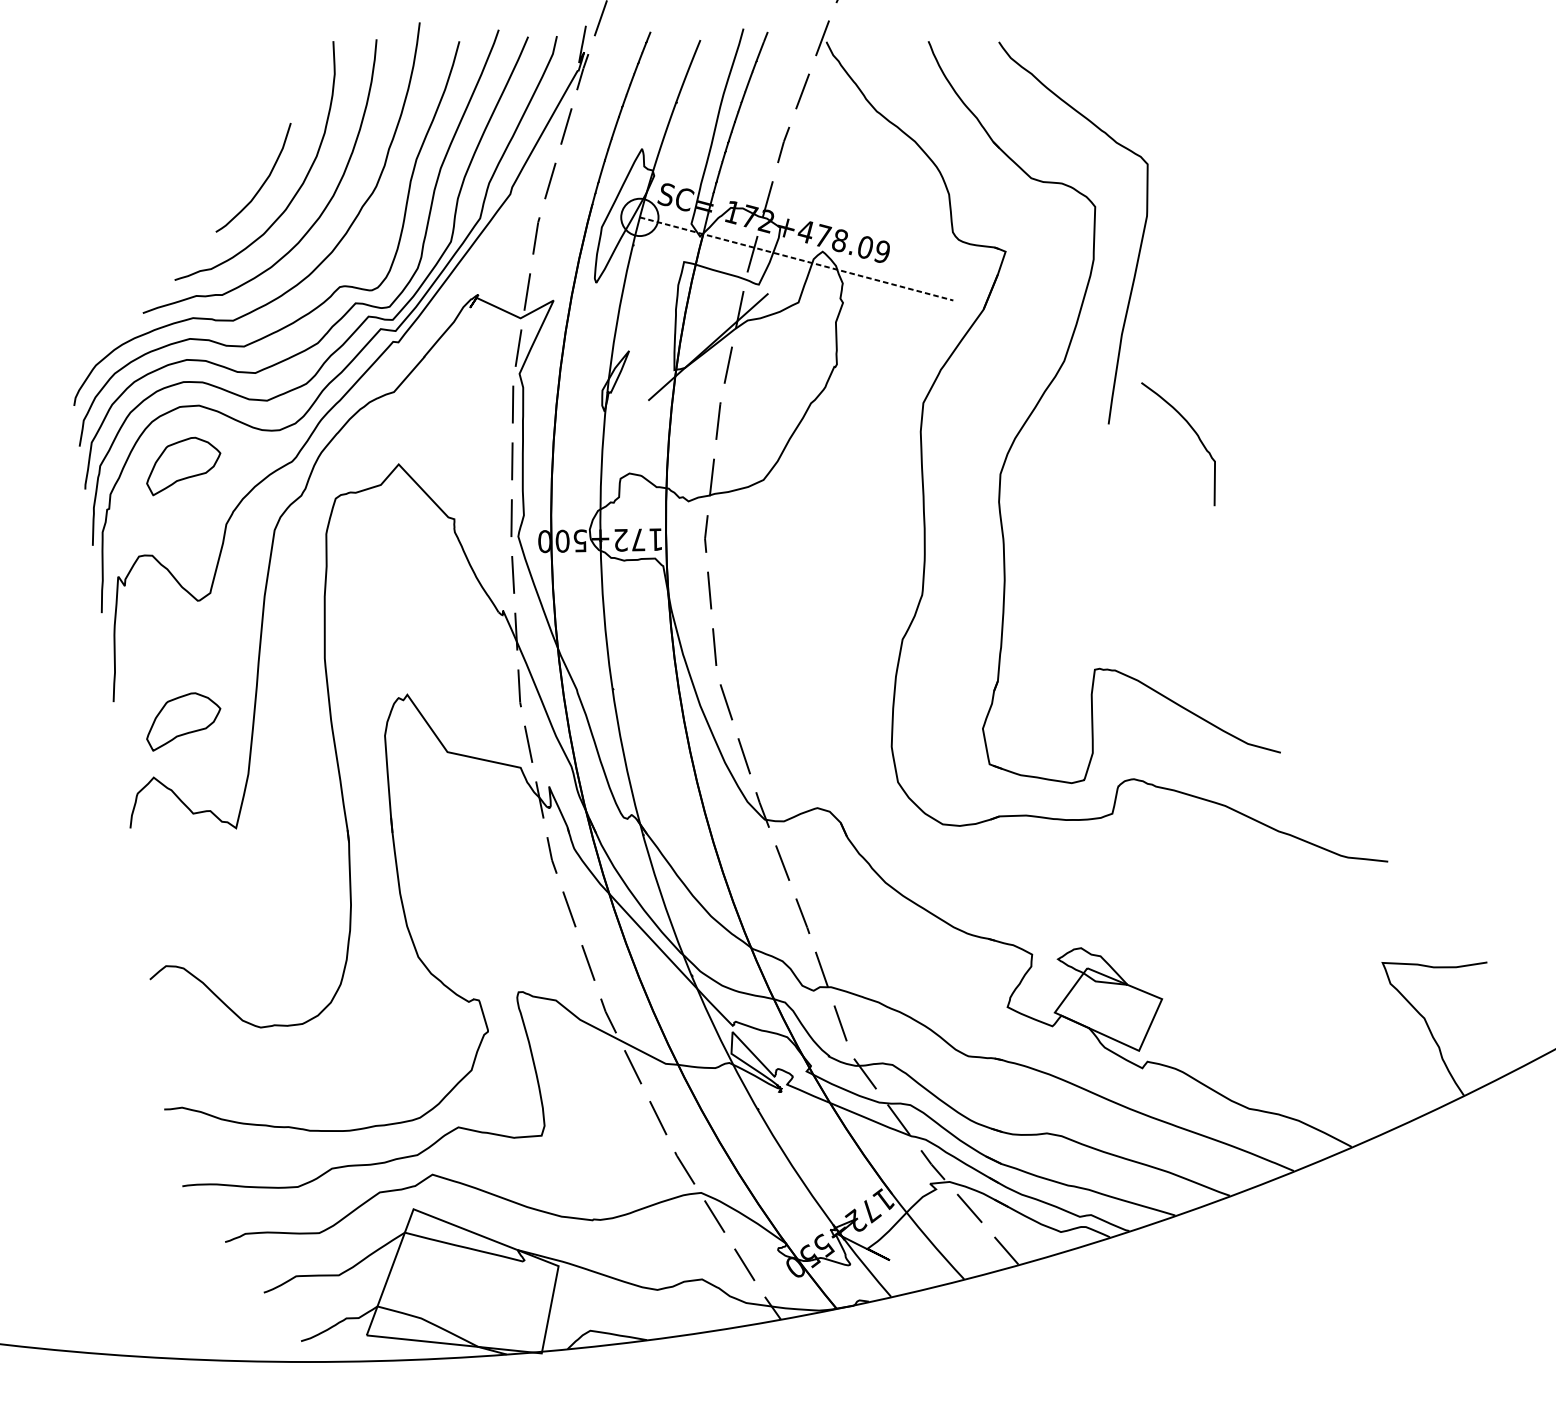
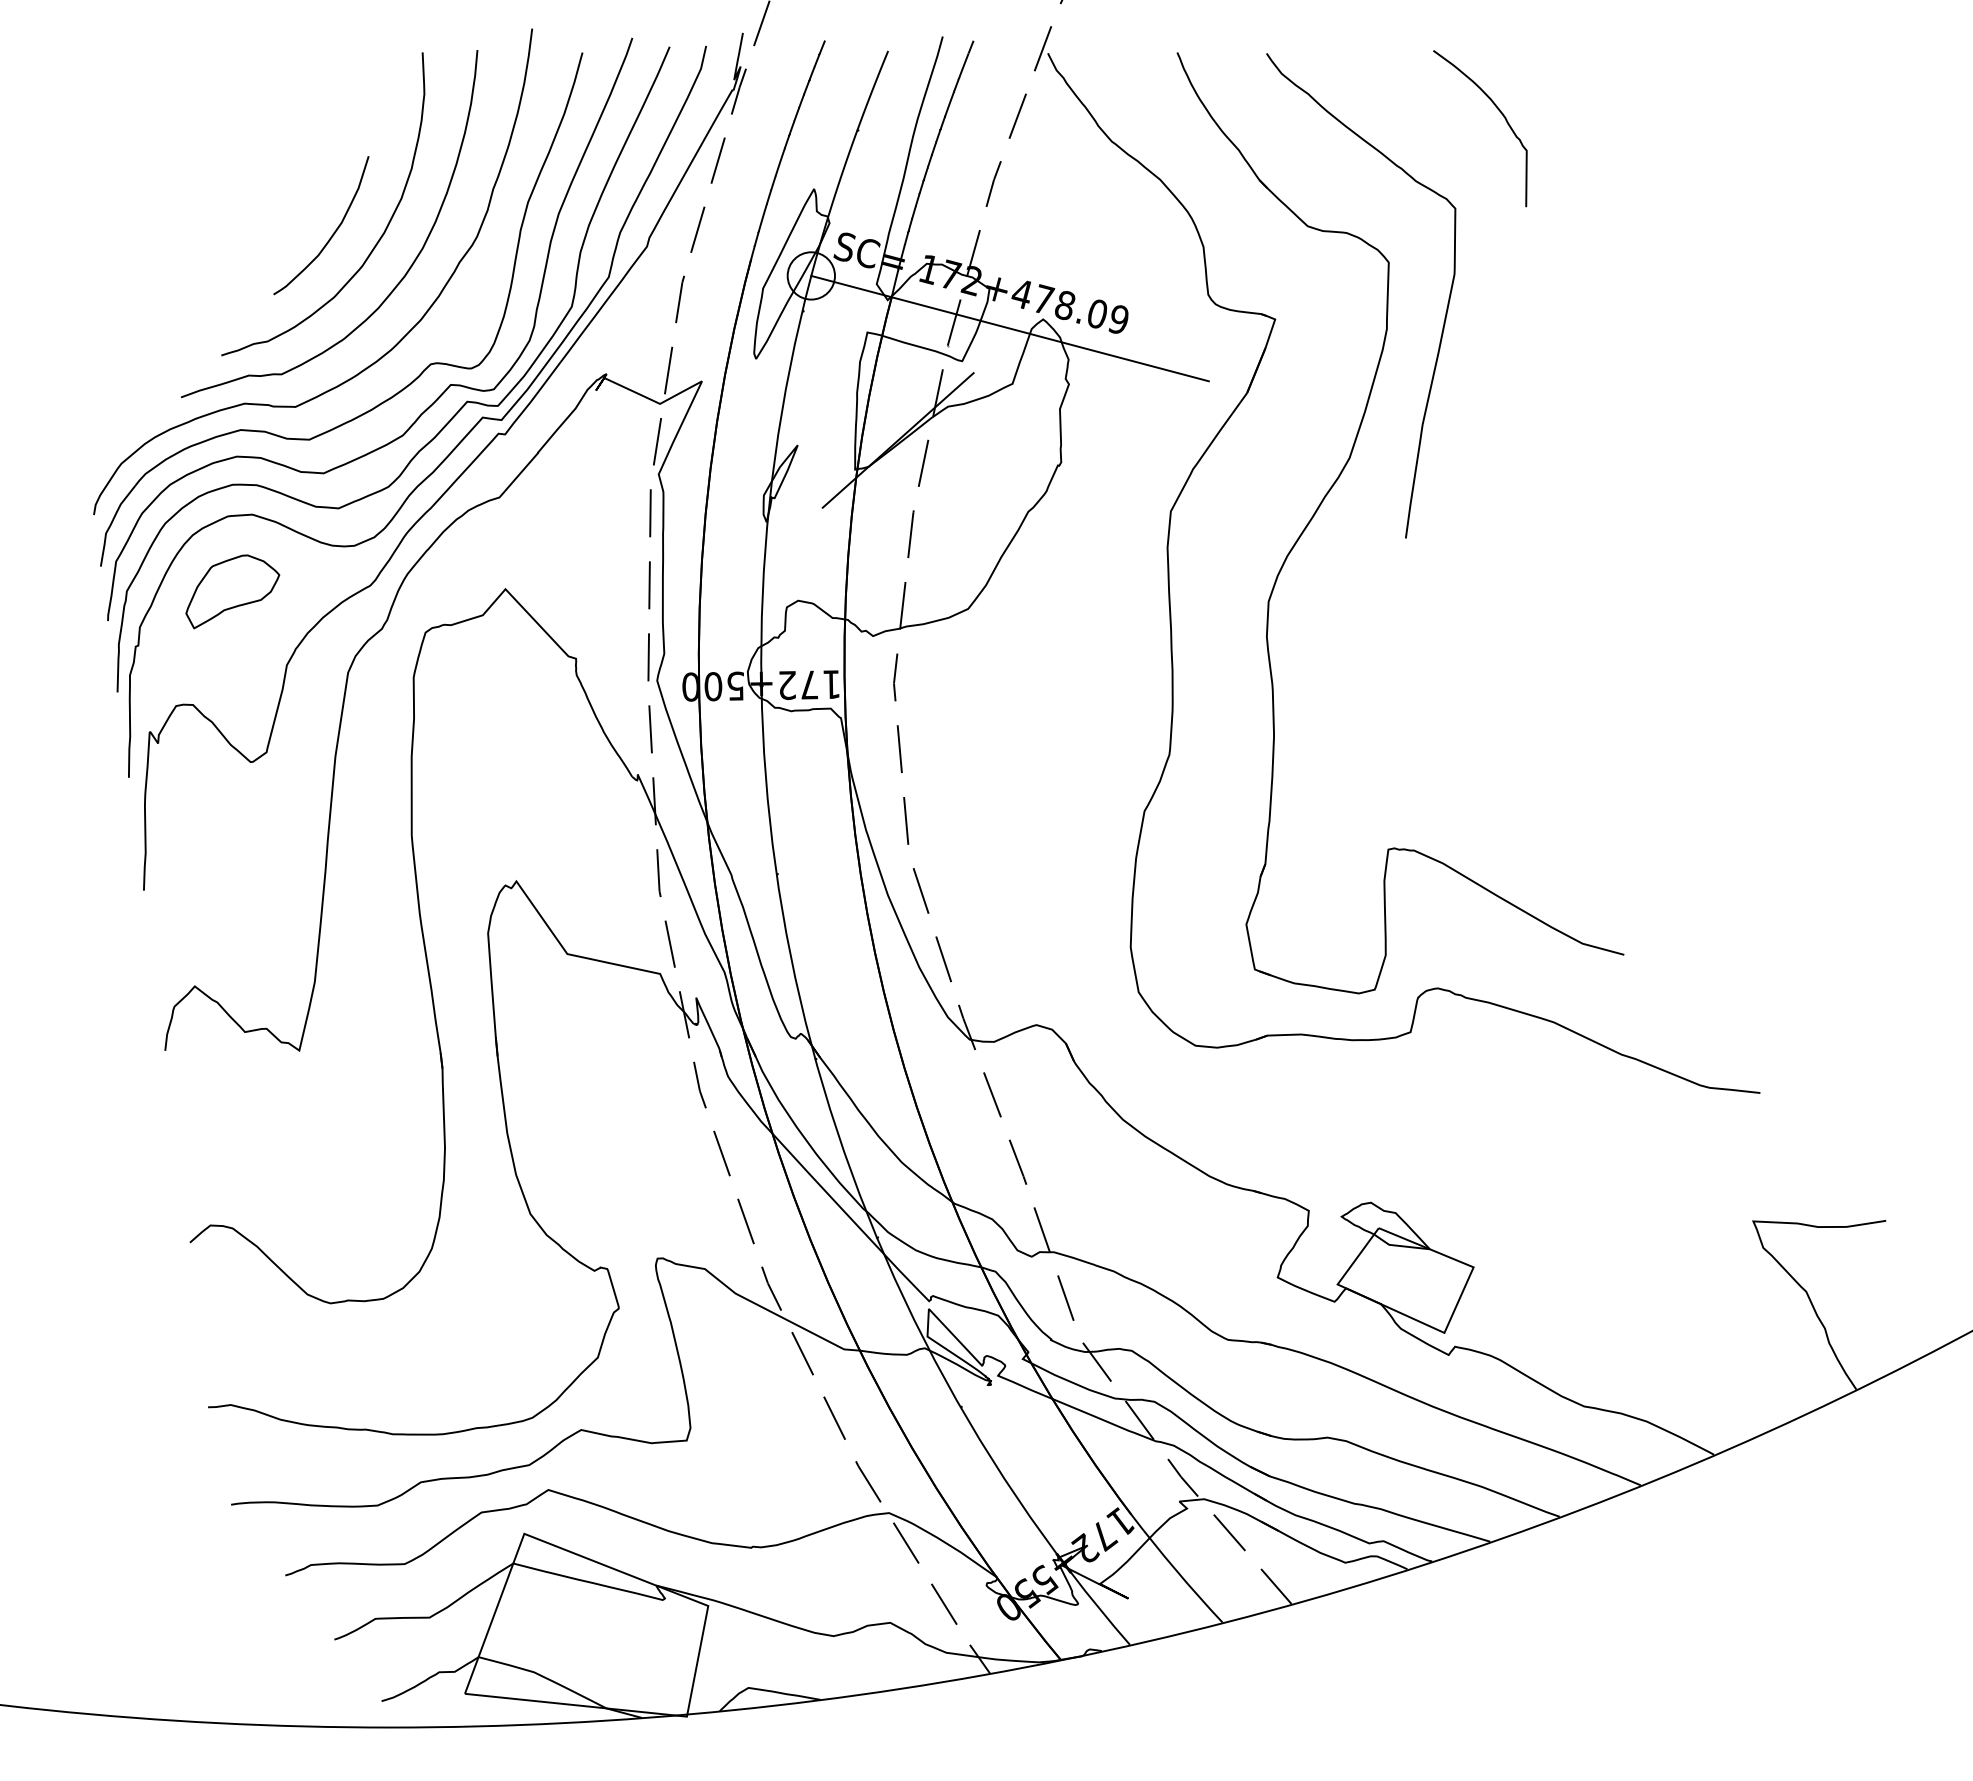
line: (796, 258) -> (1010, 328), dashed -> solid
curve: (1194, 432) -> (1500, 113), moved
part: (183, 721) -> (232, 915), removed

